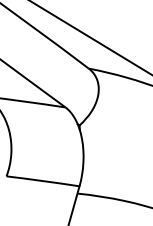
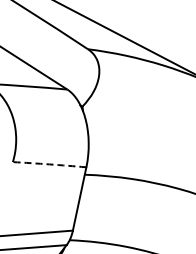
arc: (42, 181) -> (49, 164), solid -> dashed

